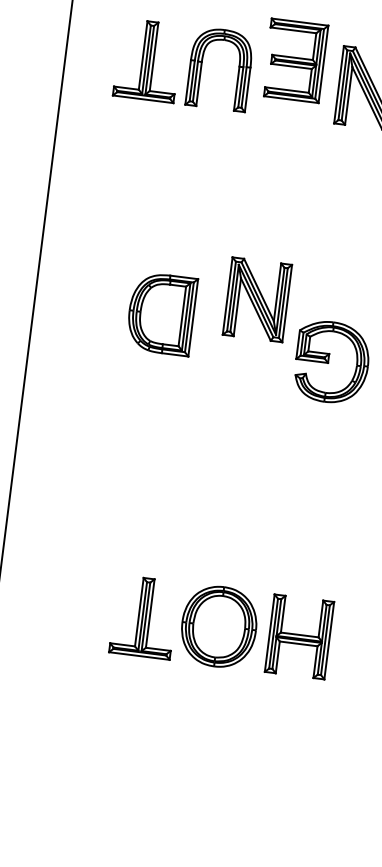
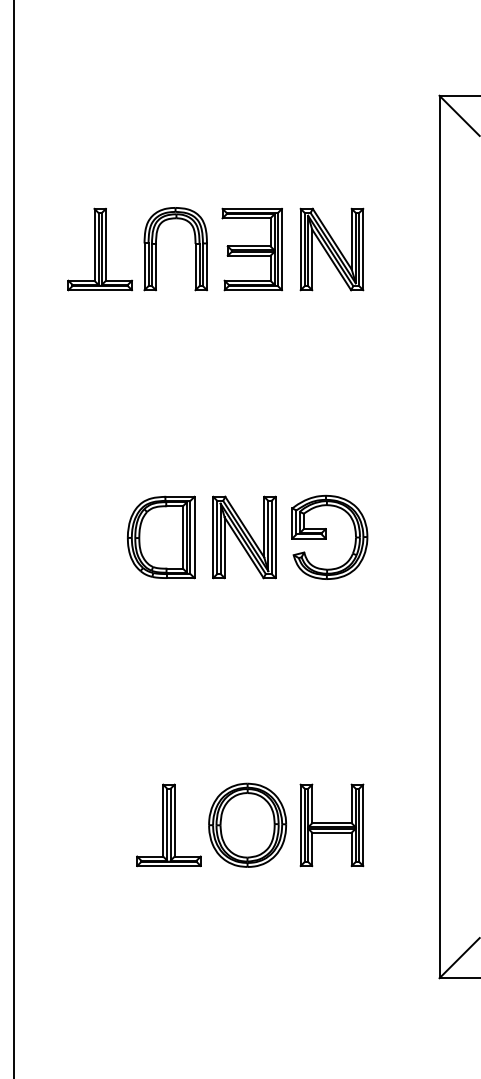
part: (294, 60) -> (251, 249), moved
part: (257, 299) -> (244, 537), moved
part: (161, 313) -> (161, 537), moved

